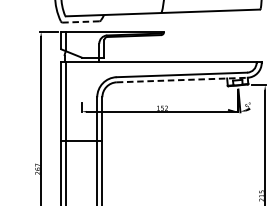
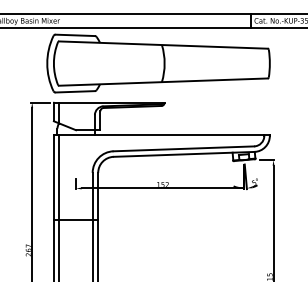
line: (81, 21) -> (75, 91), dashed -> solid
line: (182, 80) -> (184, 154), dashed -> solid

